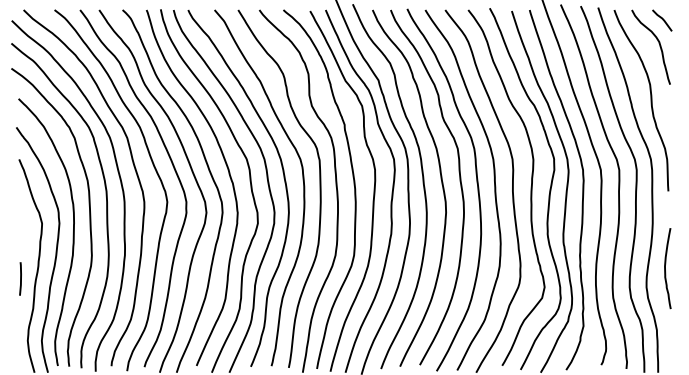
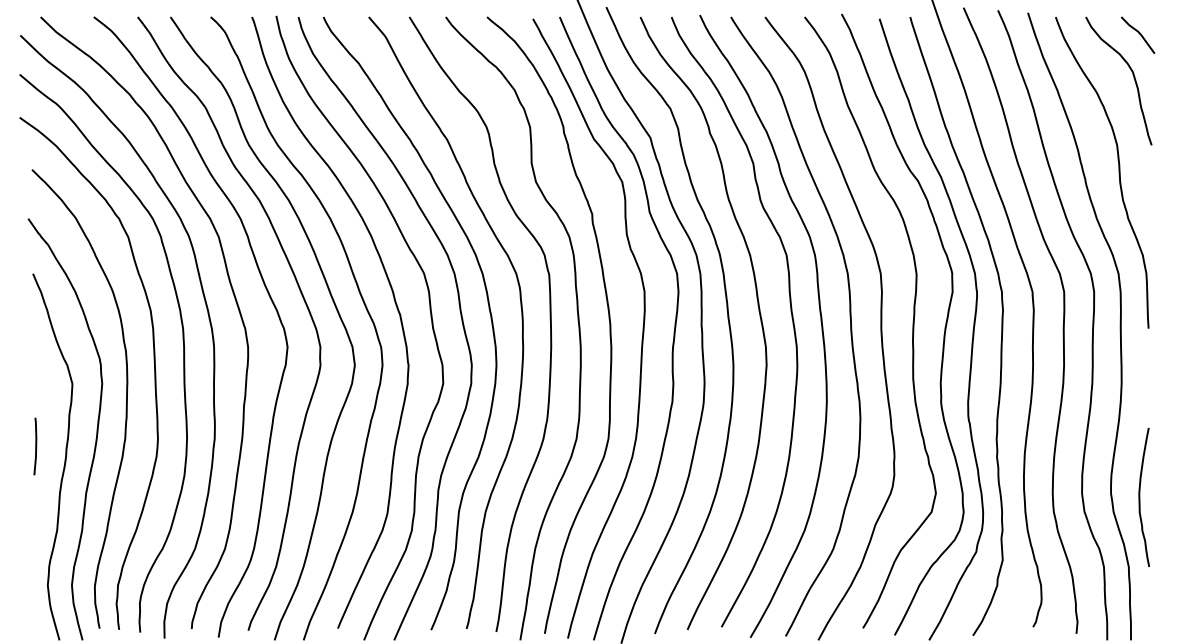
curve: (665, 268) -> (1140, 497), moved
line: (20, 278) -> (35, 445), moved

